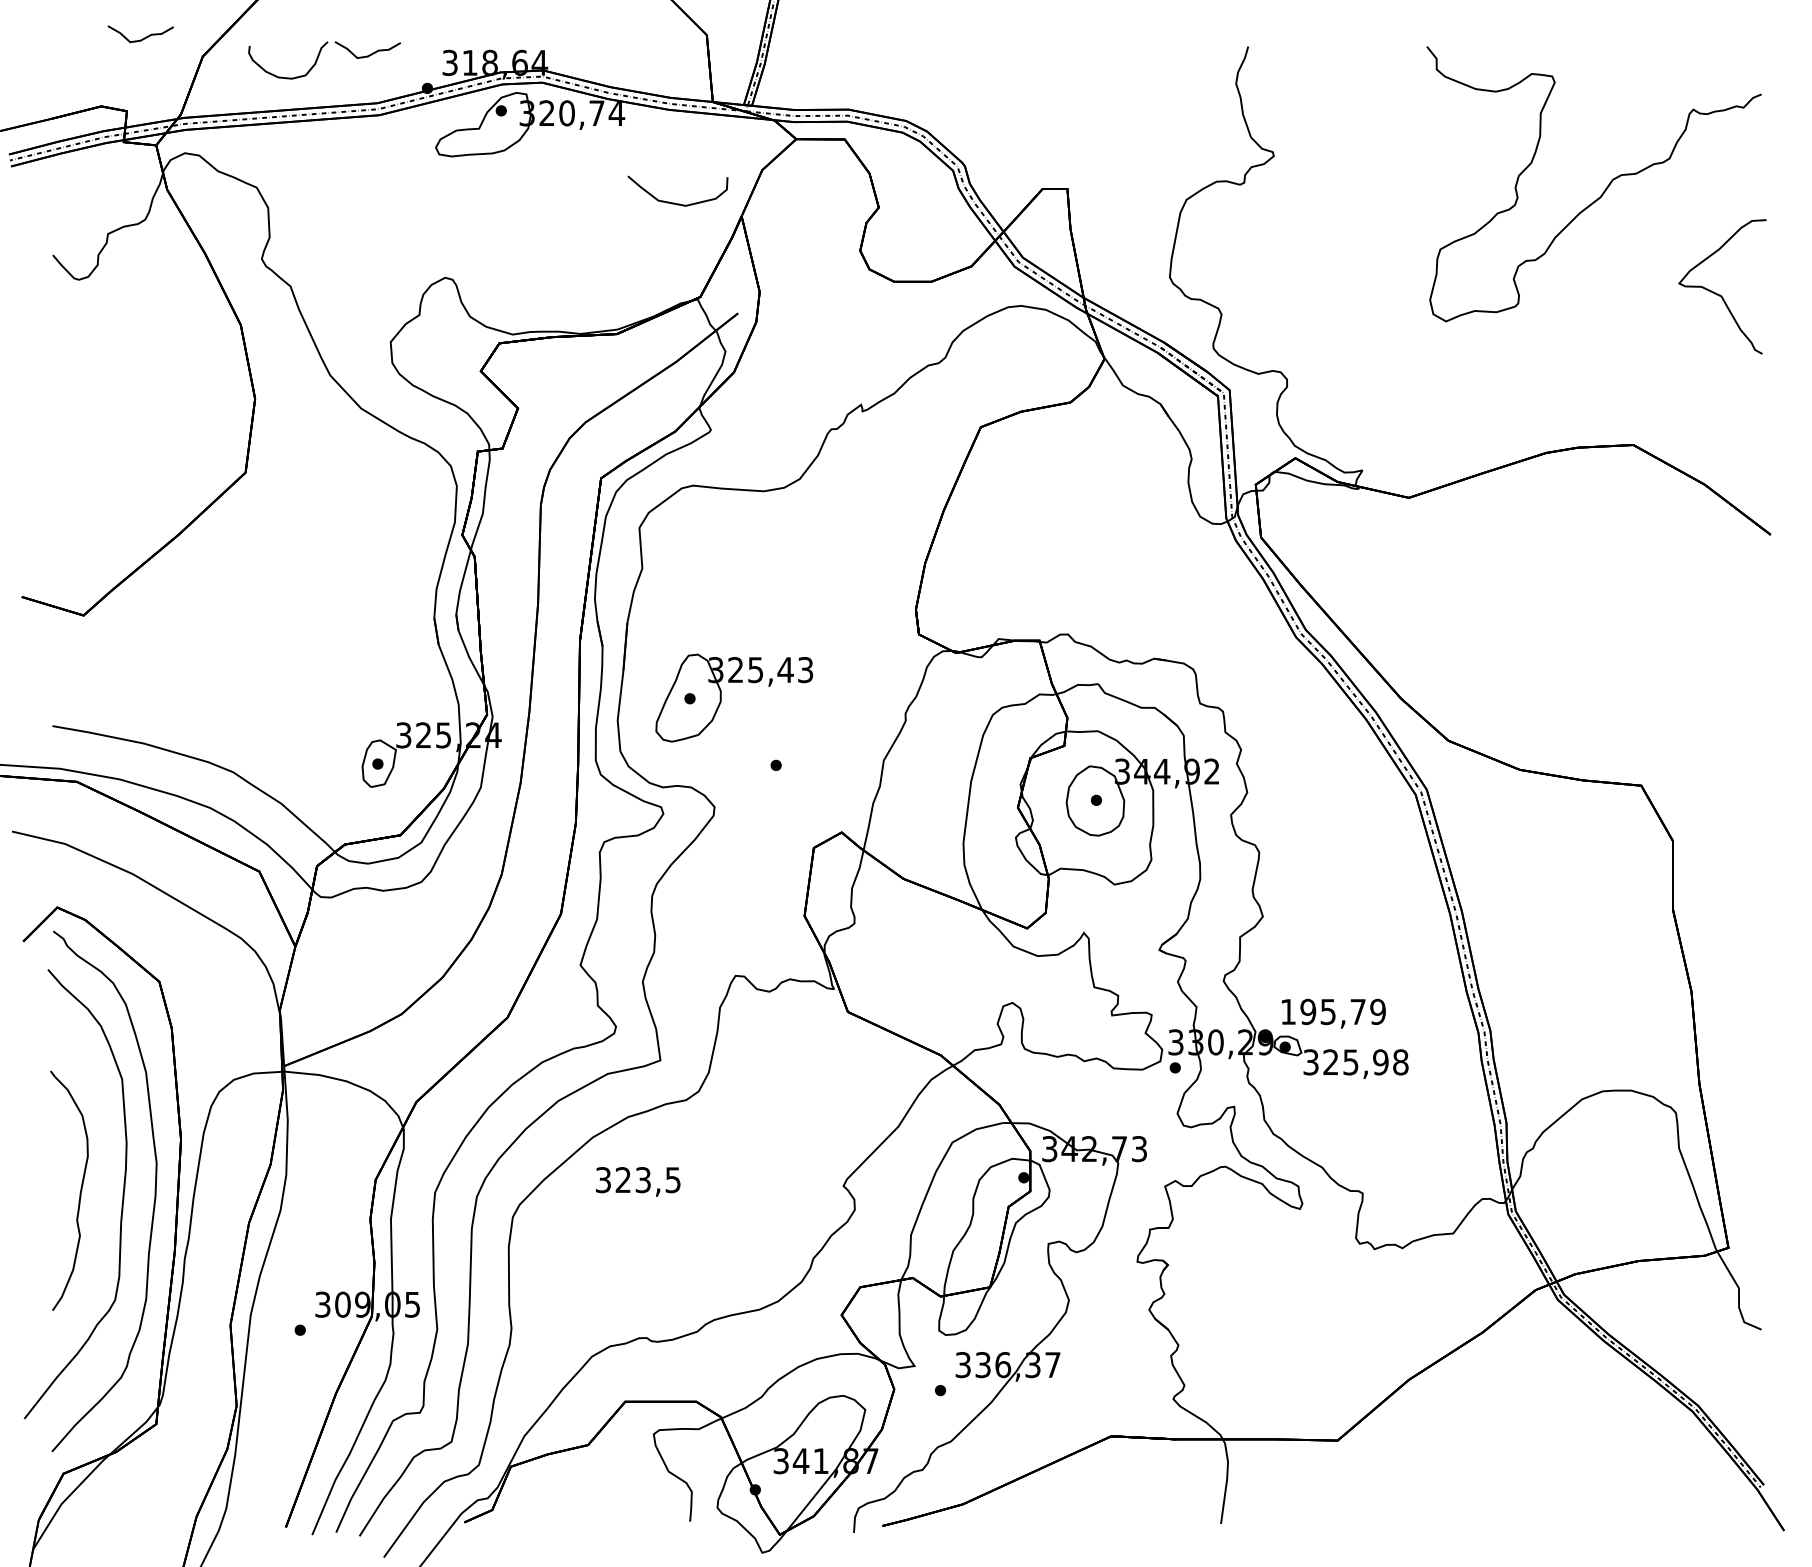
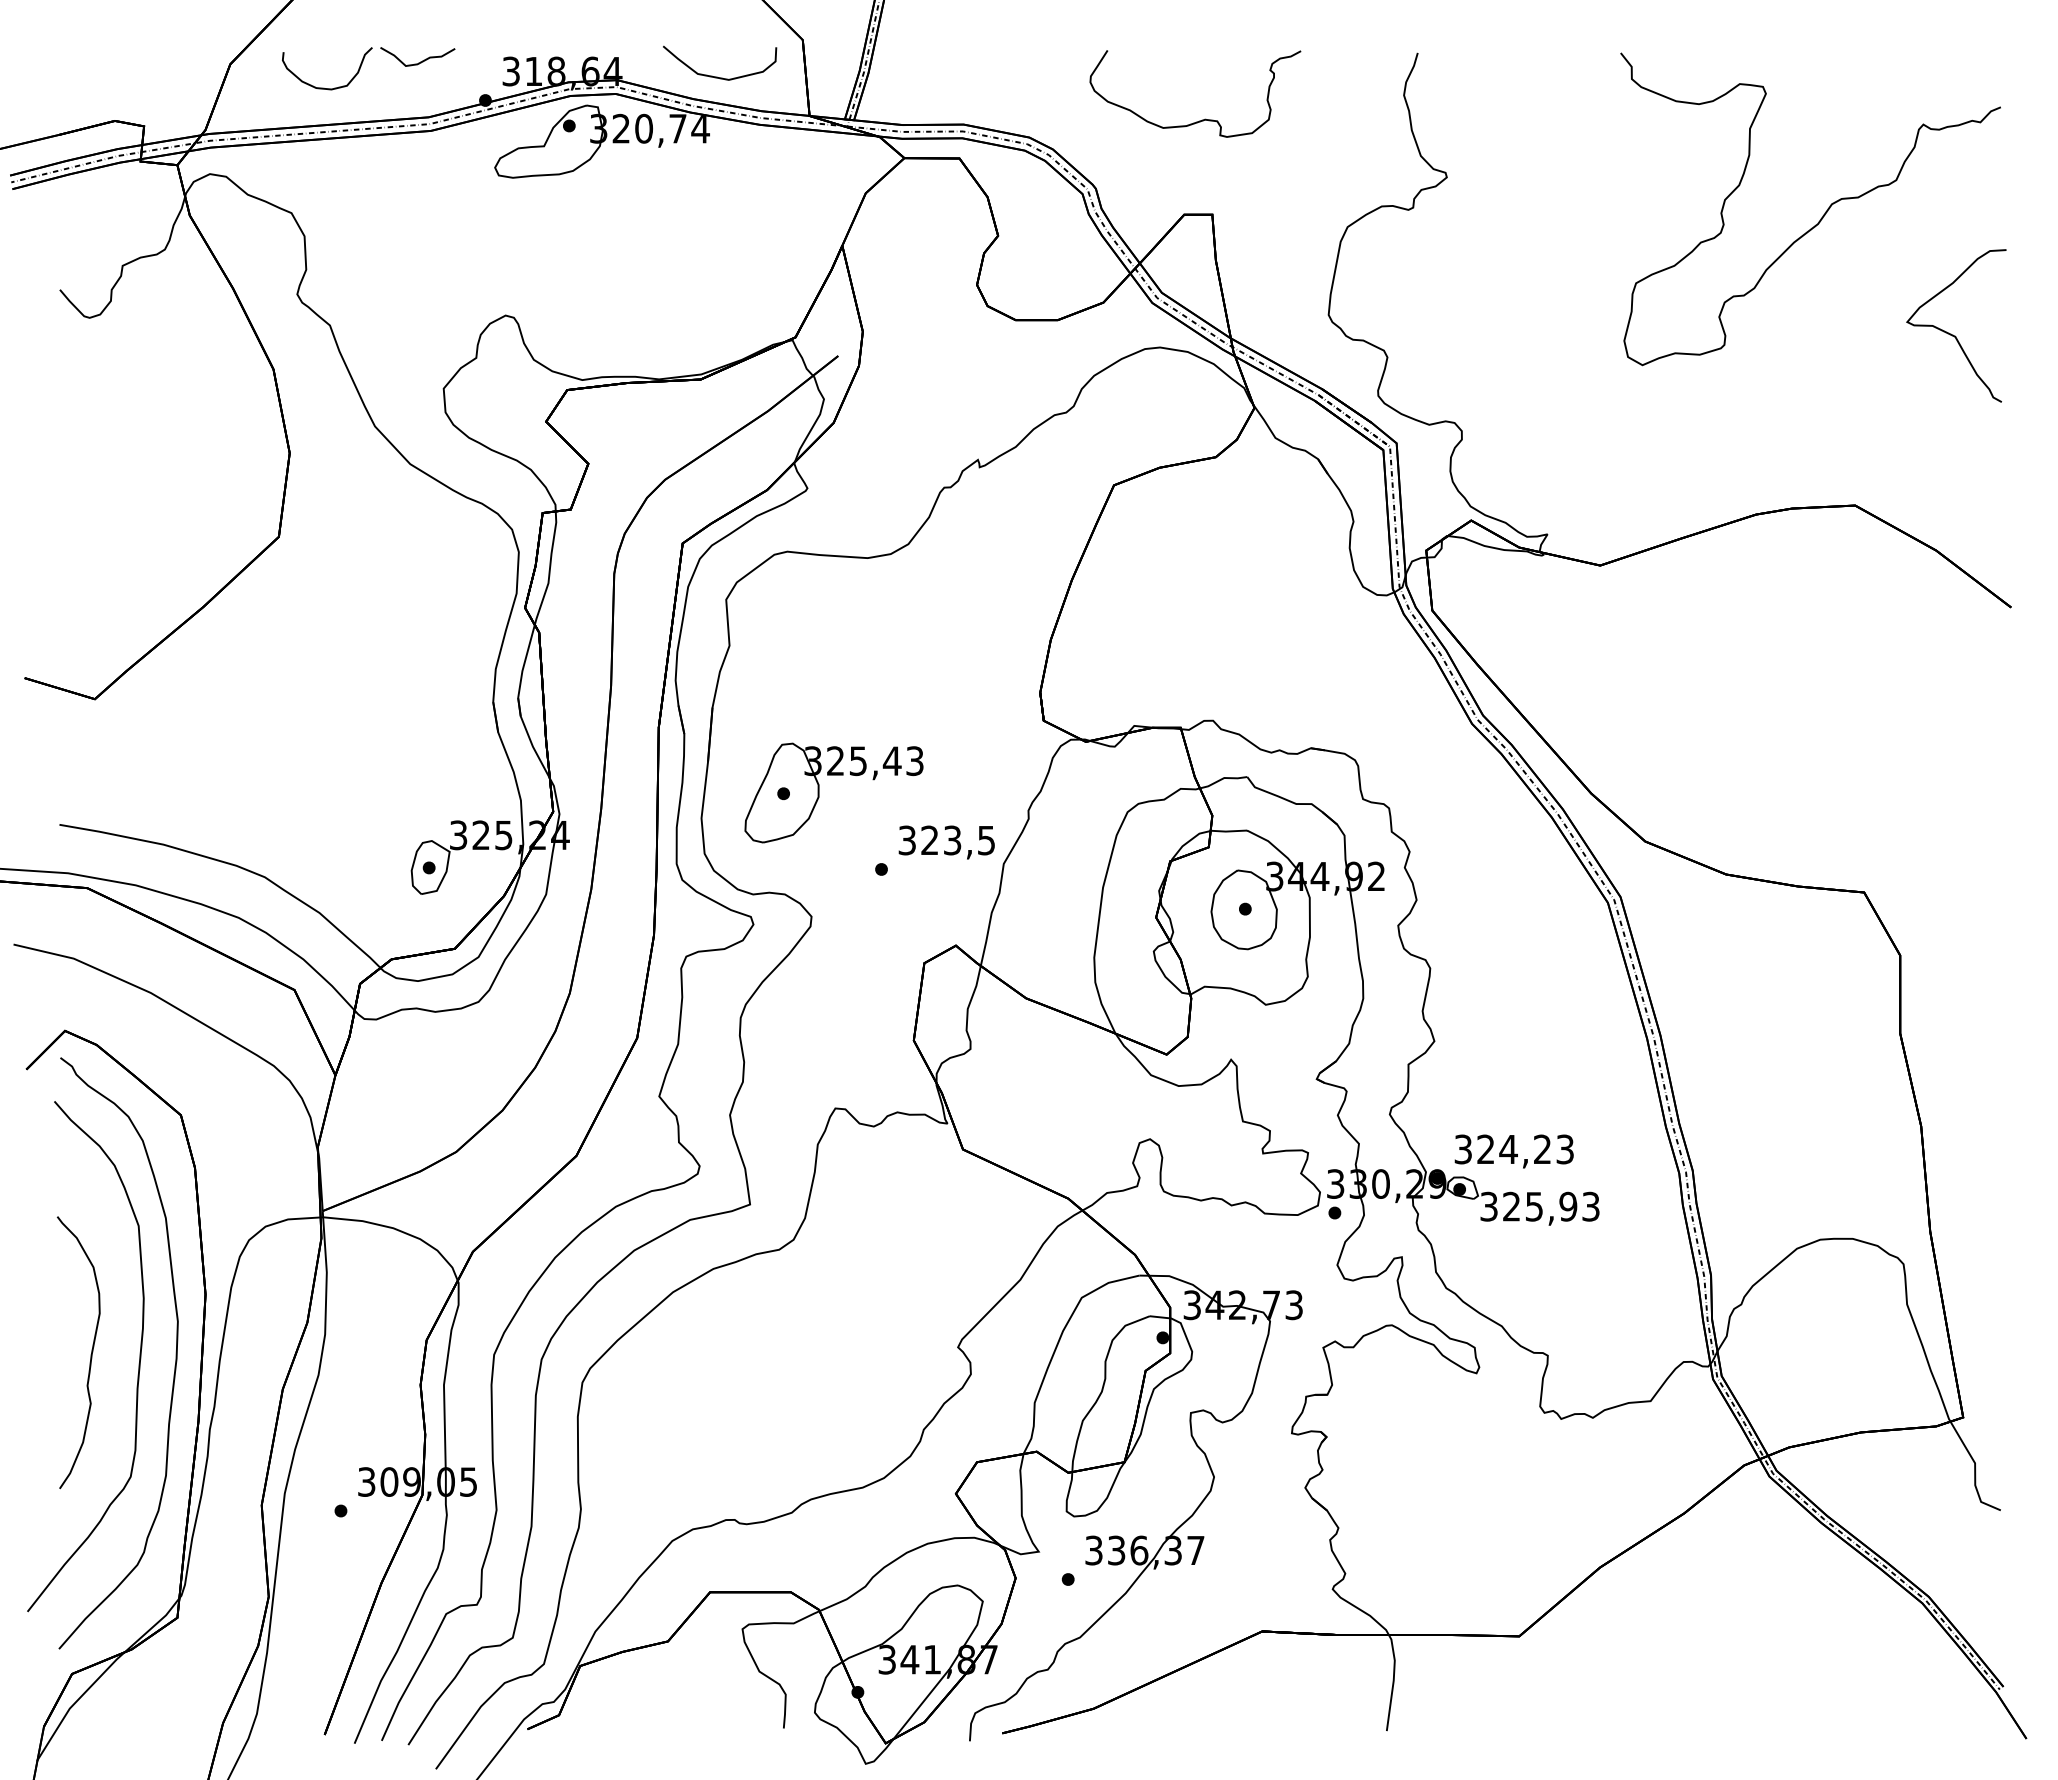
curve: (143, 38) -> (162, 43), removed
curve: (1061, 104) -> (1205, 118), added
curve: (675, 202) -> (717, 76), moved
text: (1333, 1011) -> (1514, 1149), 195,79 -> 324,23
text: (1400, 1062) -> (1590, 1206), 325,98 -> 325,93
text: (637, 1181) -> (946, 842), moved

